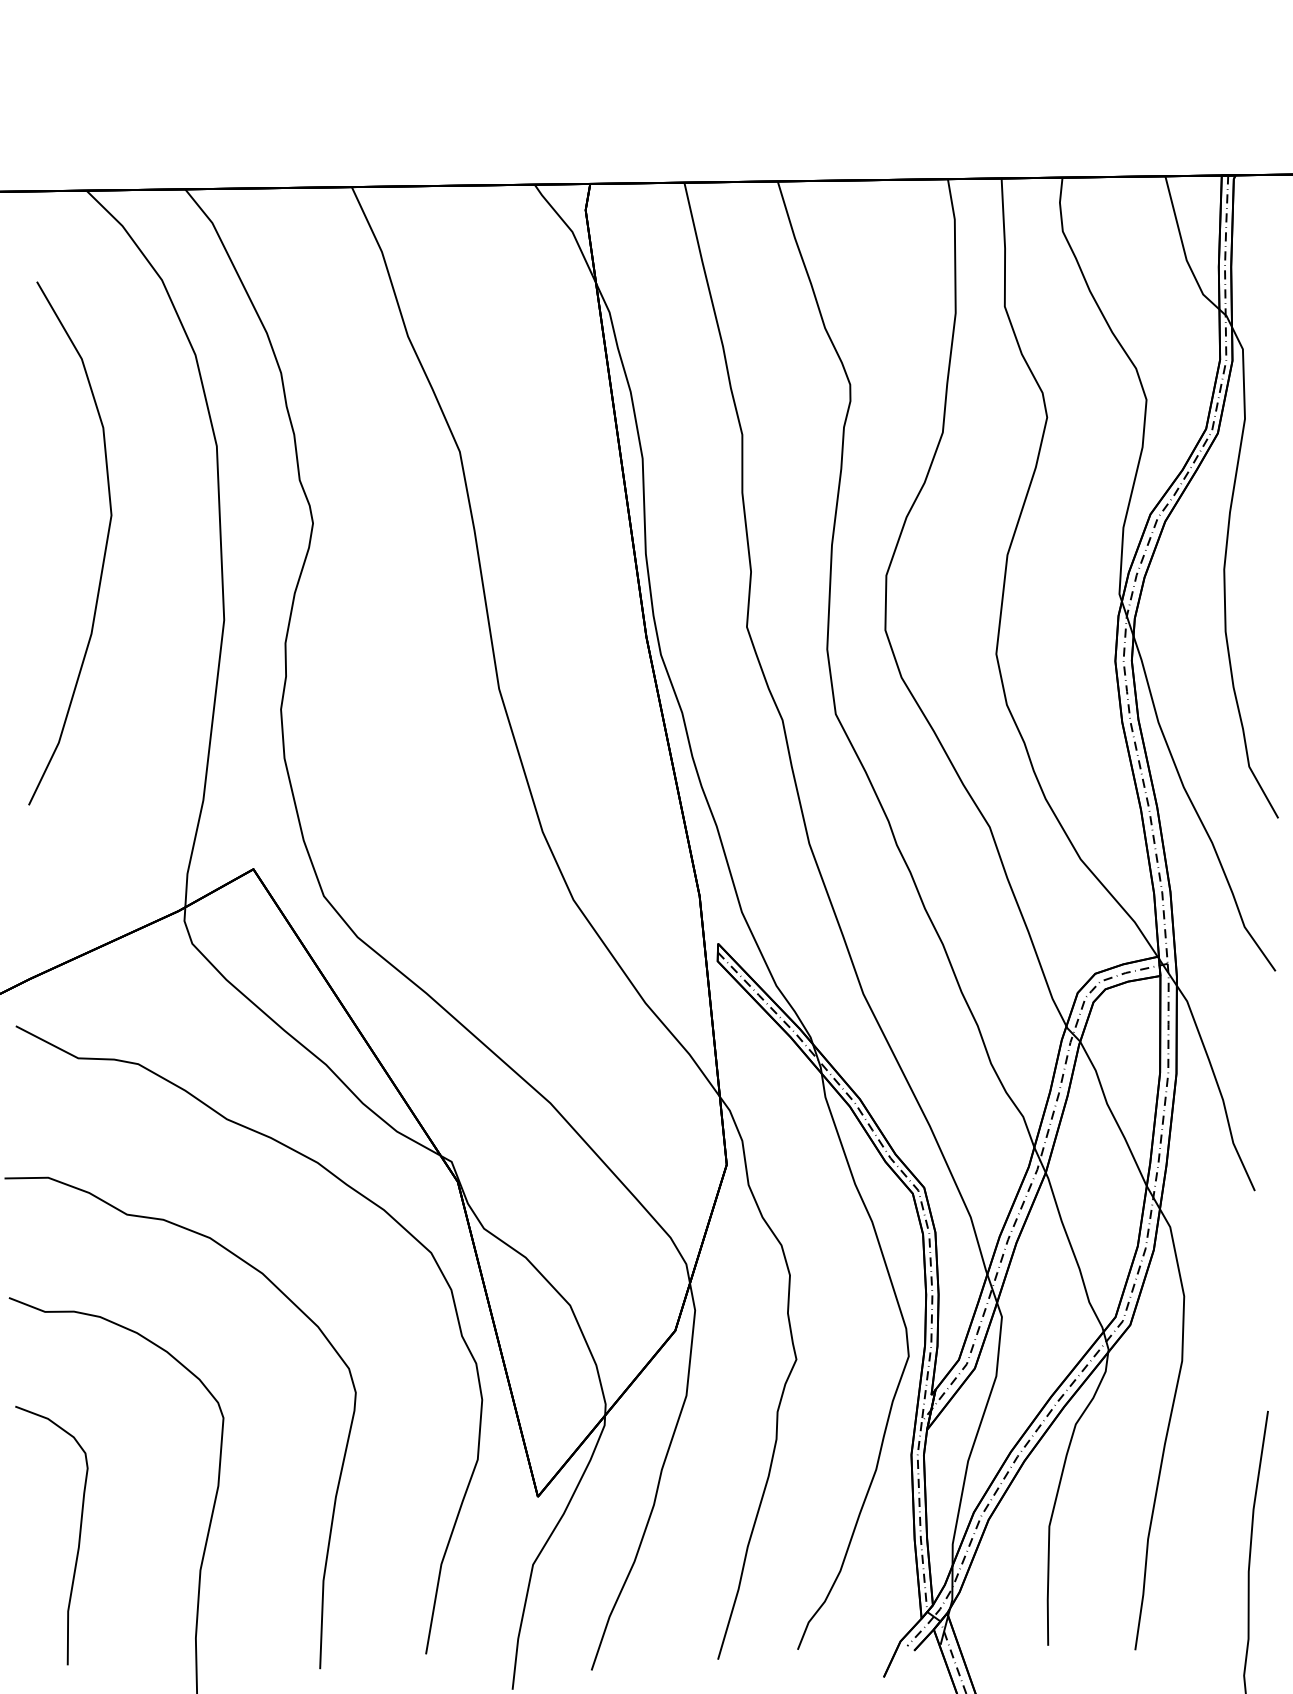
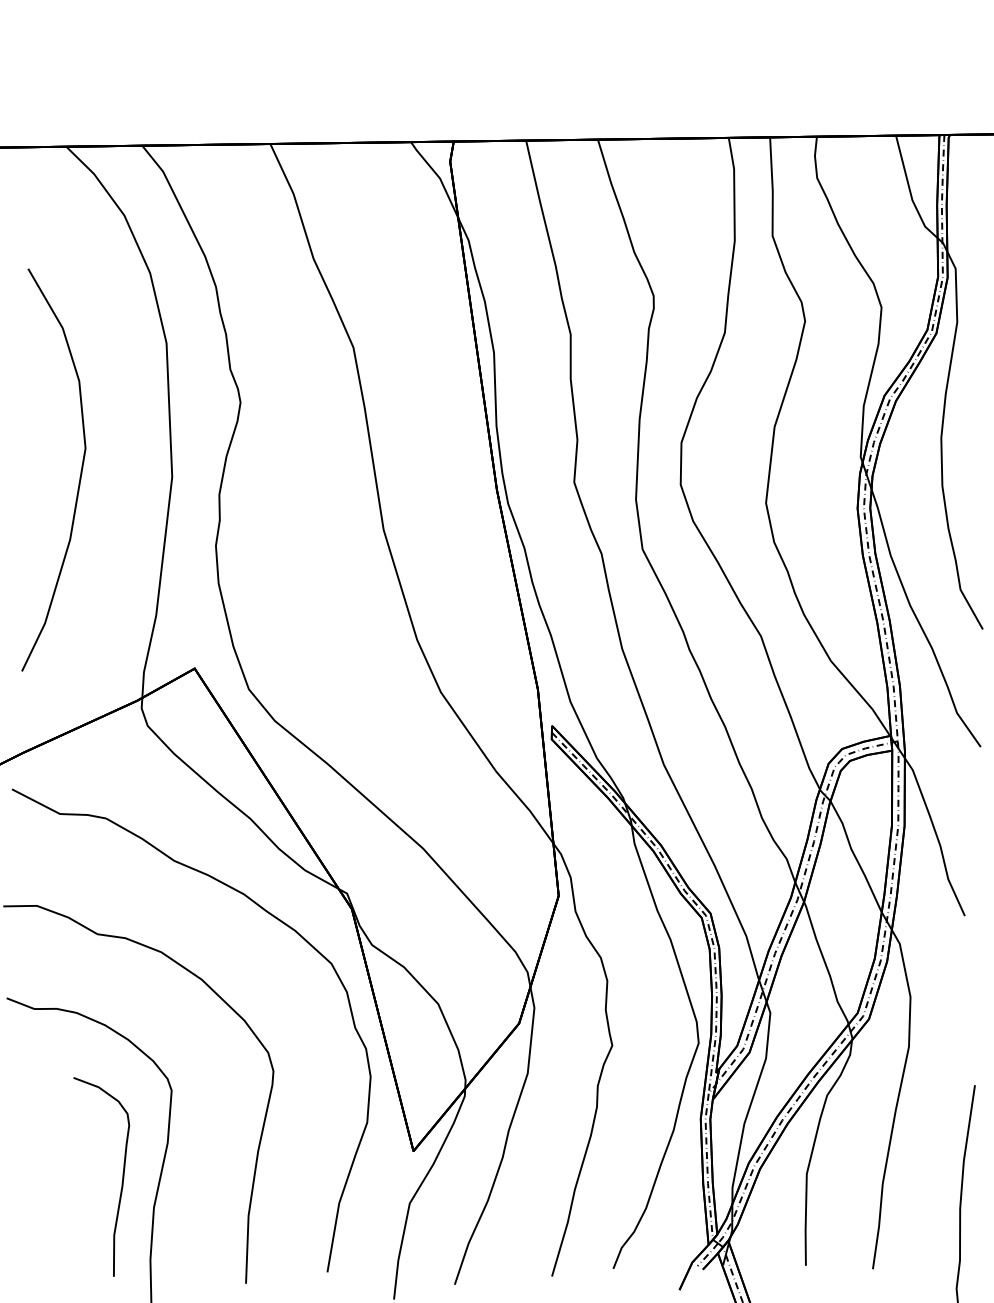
curve: (103, 551) -> (79, 476), moved
curve: (77, 1542) -> (121, 1182), moved

